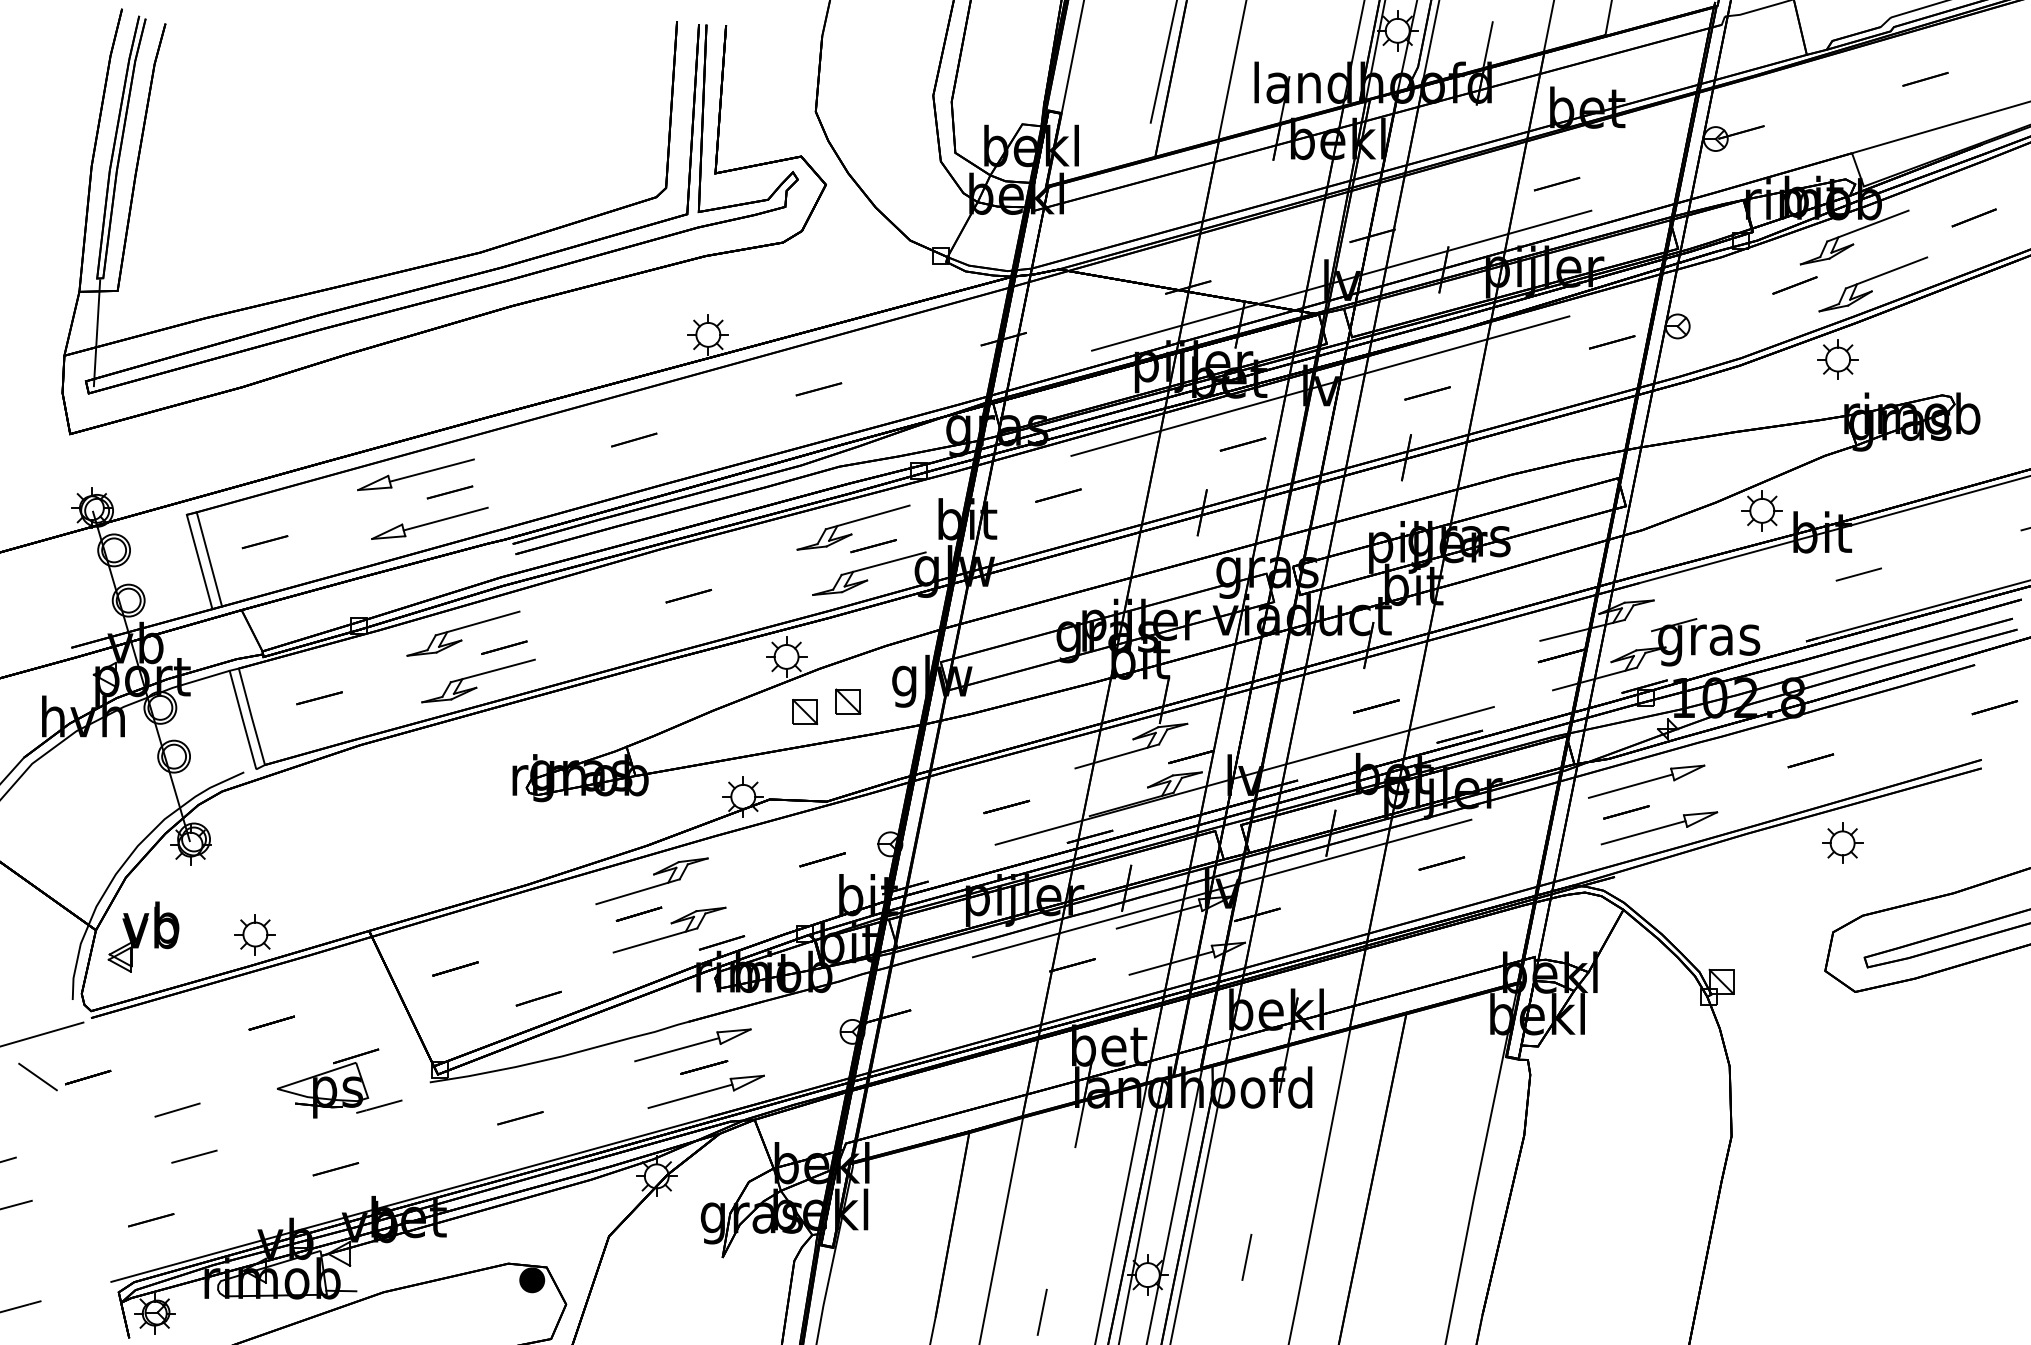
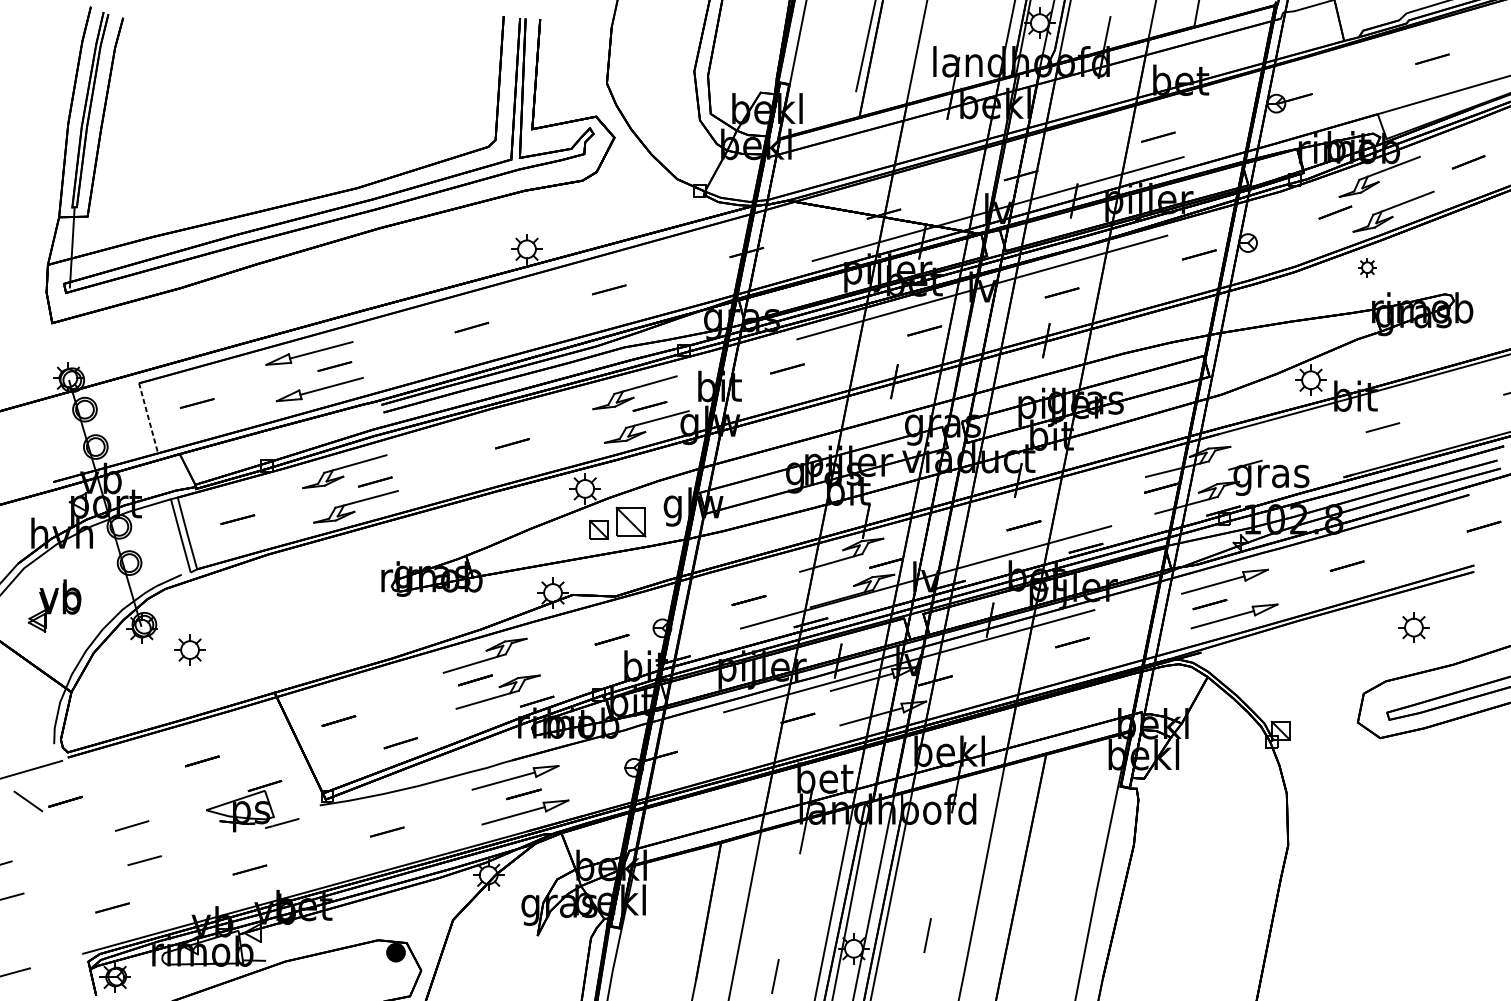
part: (1837, 359) -> (1366, 267), size x0.6
line: (209, 559) -> (155, 416), removed
line: (199, 562) -> (148, 418), solid -> dashed
part: (848, 701) -> (631, 522), size x1.6
part: (1842, 842) -> (1413, 626), moved
part: (254, 934) -> (189, 650), moved
part: (143, 936) -> (54, 605), moved

